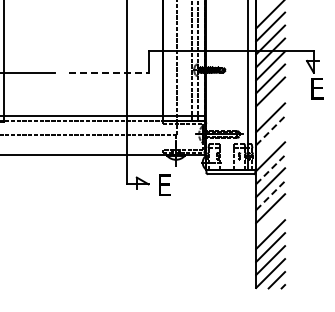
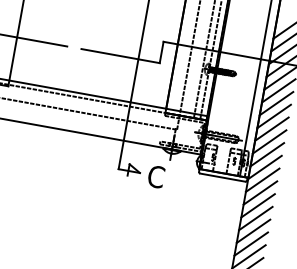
line: (108, 72) -> (120, 55), dashed -> solid
line: (270, 104) -> (274, 116), added
line: (270, 130) -> (269, 141), dashed -> solid
line: (270, 143) -> (267, 154), added
line: (270, 169) -> (262, 180), dashed -> solid
text: (165, 185) -> (156, 177), E -> C
line: (270, 195) -> (258, 205), dashed -> solid
line: (270, 221) -> (253, 231), added

